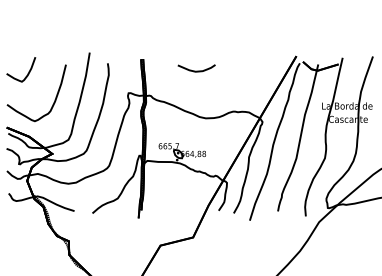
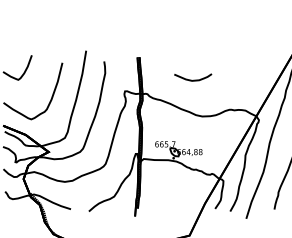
curve: (196, 70) -> (192, 79), moved

